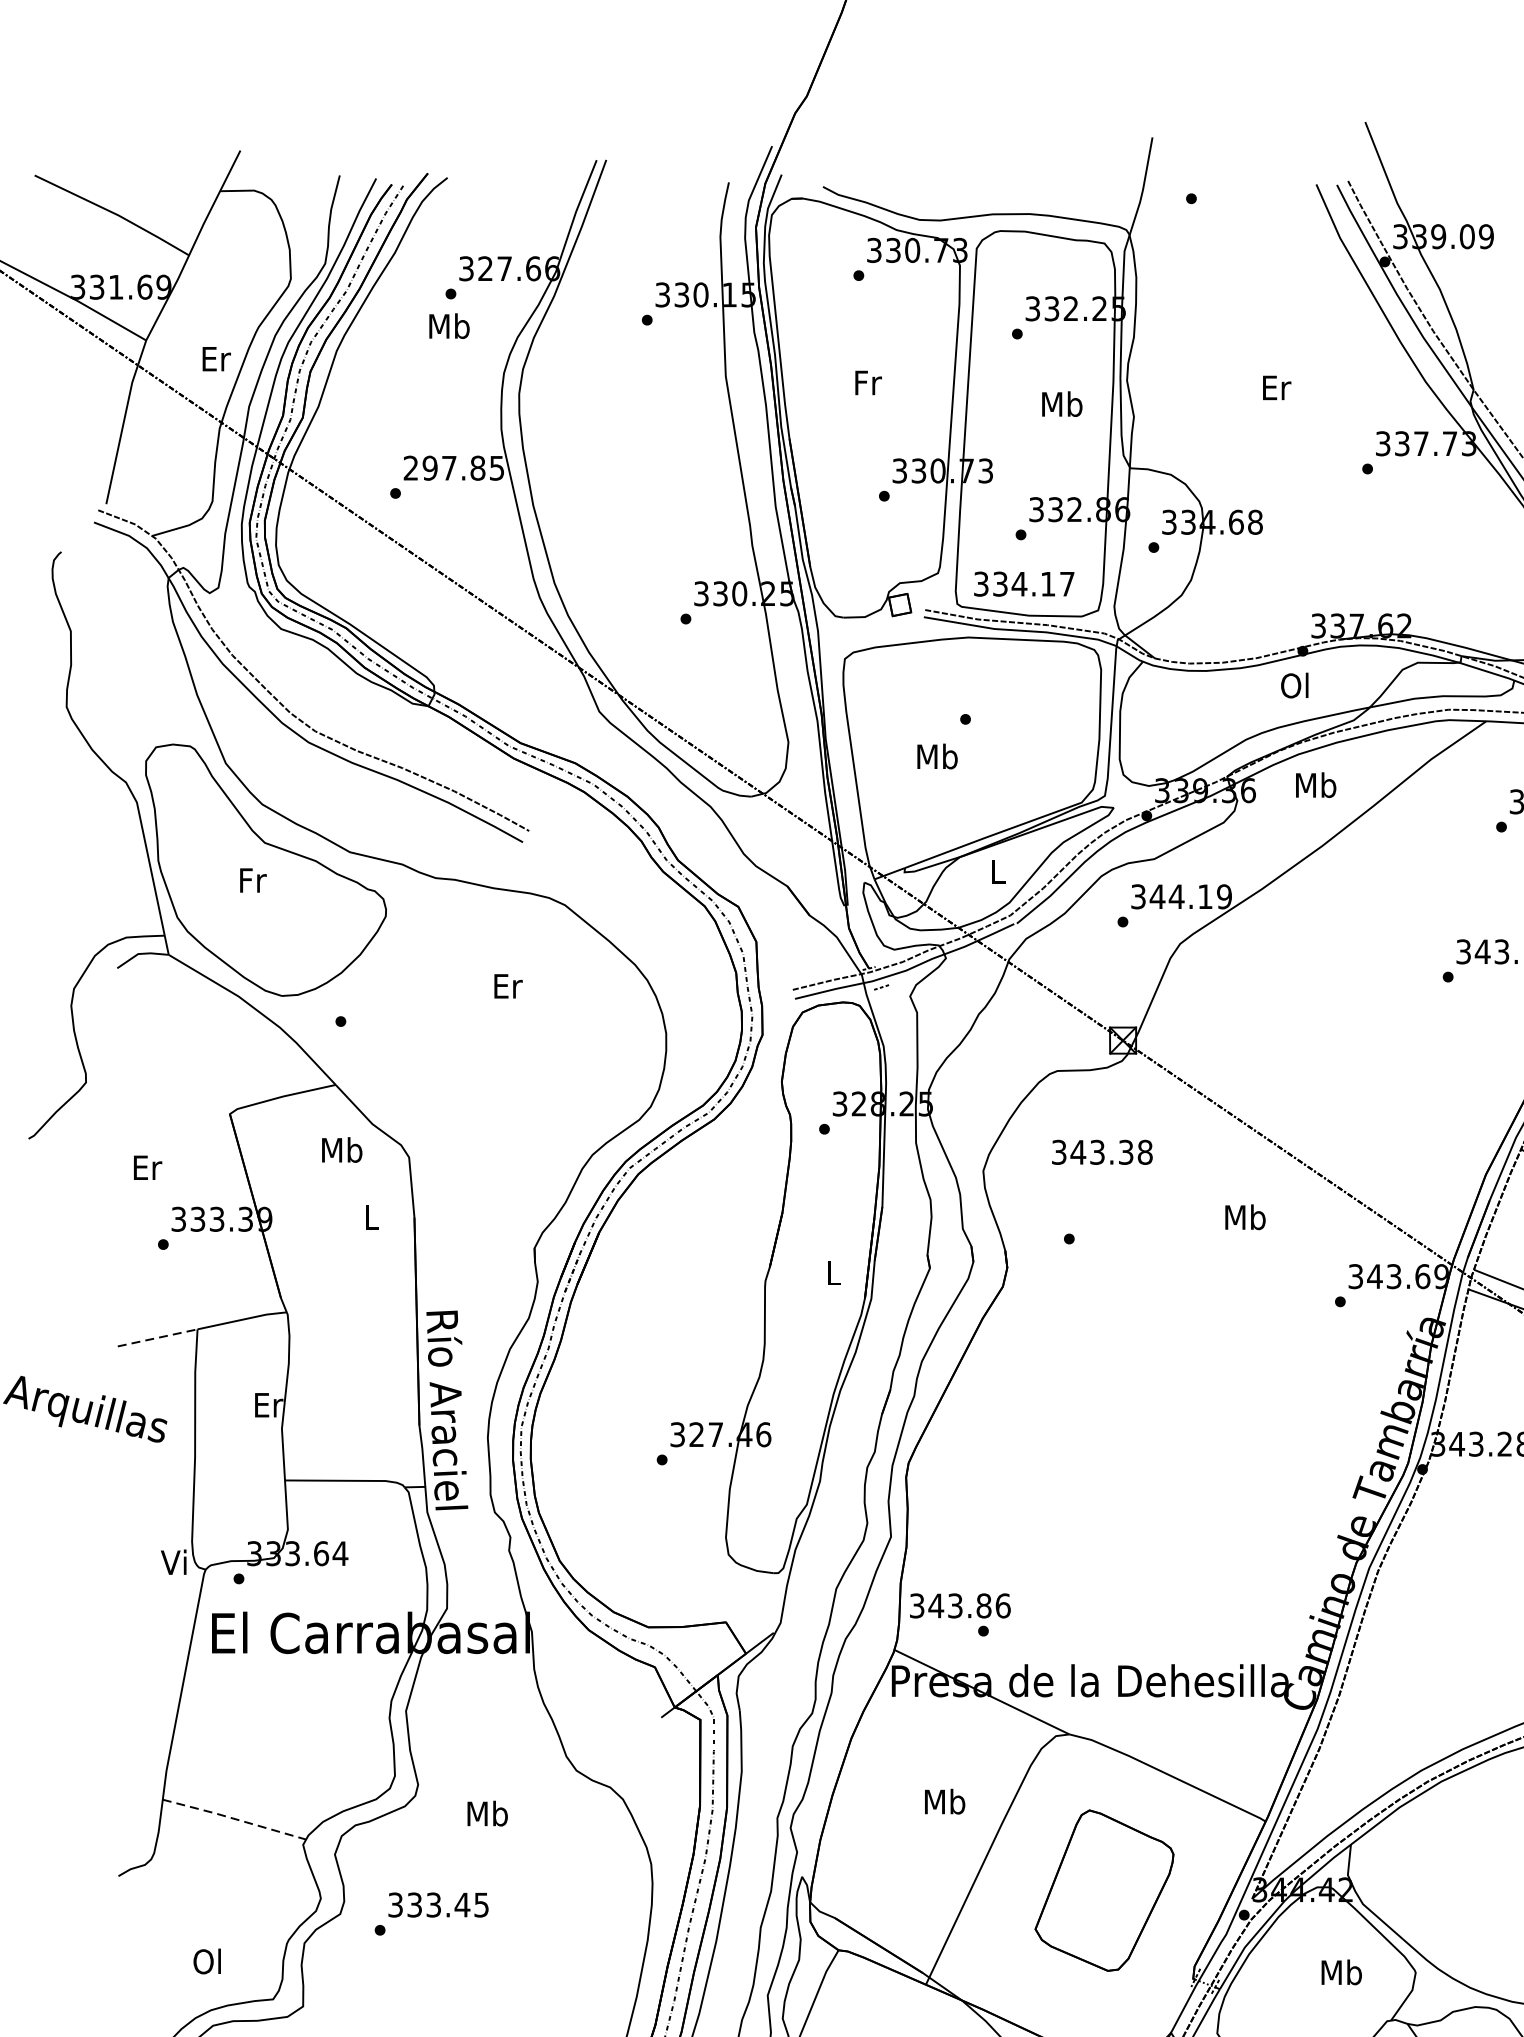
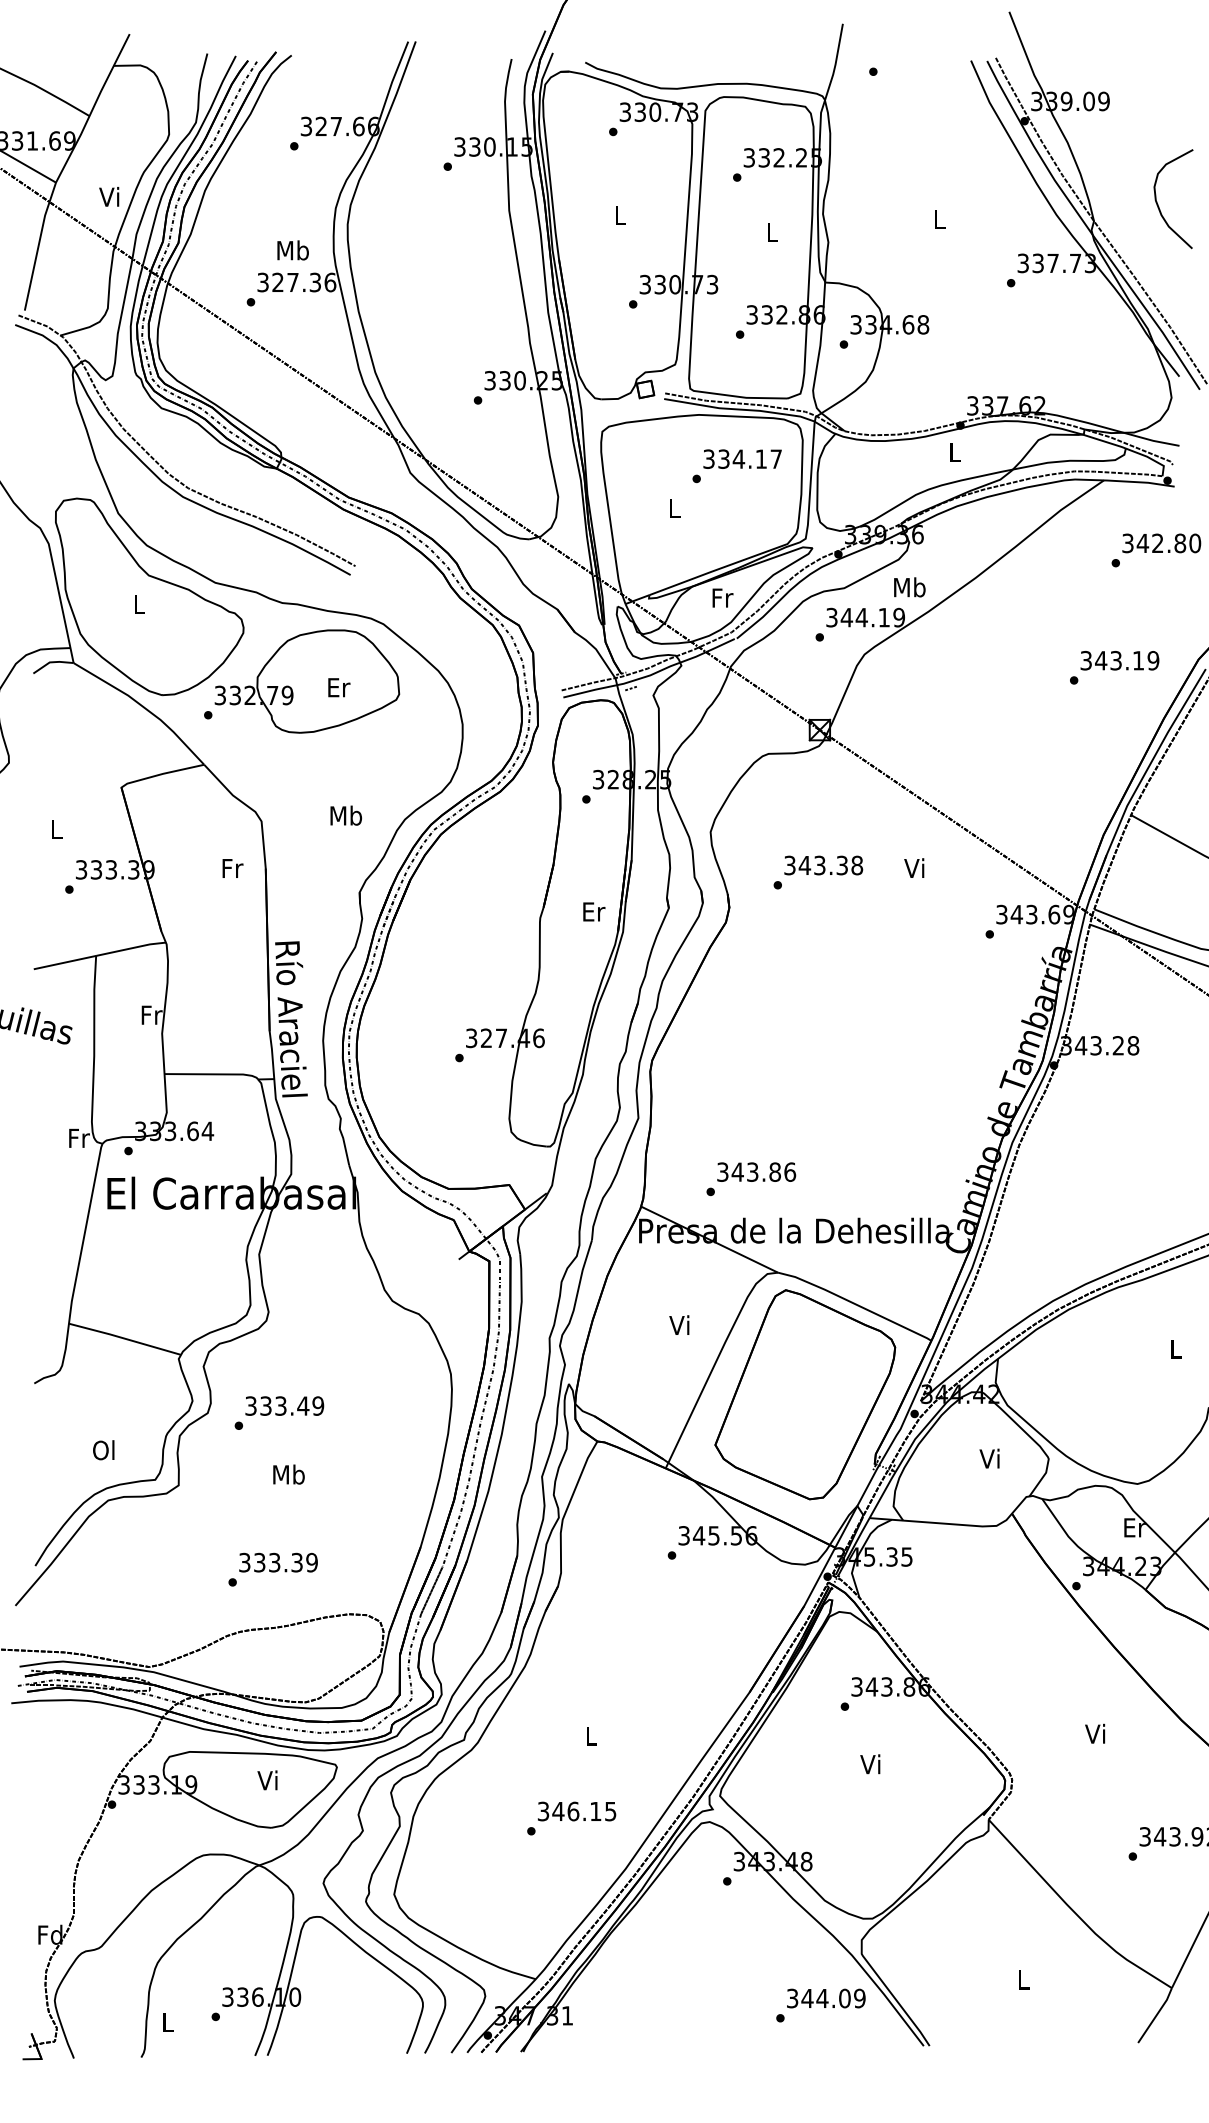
text: (448, 326) -> (292, 250), moved
text: (215, 358) -> (110, 196), Er -> Vi
text: (868, 382) -> (620, 215), Fr -> L
text: (1277, 387) -> (940, 219), Er -> L
text: (1062, 404) -> (772, 232), Mb -> L
text: (453, 468) -> (296, 282), 297.85 -> 327.36
text: (1024, 583) -> (742, 458), moved
text: (1293, 685) -> (953, 452), Ol -> L
text: (937, 755) -> (674, 507), Mb -> L
text: (1315, 785) -> (909, 587), moved
text: (998, 871) -> (722, 597), L -> Fr
text: (252, 879) -> (139, 604), Fr -> L
part: (467, 978) -> (307, 681), added
text: (341, 1149) -> (345, 815), moved
text: (1102, 1152) -> (823, 865), moved
text: (148, 1167) -> (57, 829), Er -> L
text: (371, 1217) -> (232, 868), L -> Fr
text: (1245, 1217) -> (915, 868), Mb -> Vi
text: (834, 1272) -> (594, 911), L -> Er
line: (157, 1337) -> (64, 962), dashed -> solid
text: (269, 1404) -> (152, 1014), Er -> Fr
text: (174, 1561) -> (78, 1137), Vi -> Fr
text: (960, 1605) -> (756, 1171), moved
text: (944, 1801) -> (680, 1325), Mb -> Vi
text: (487, 1813) -> (288, 1474), moved
line: (233, 1818) -> (124, 1338), dashed -> solid
part: (1104, 1890) -> (805, 1394), size x1.67
text: (481, 1904) -> (318, 1405), 333.45 -> 333.49
text: (1341, 1972) -> (990, 1458), Mb -> Vi

